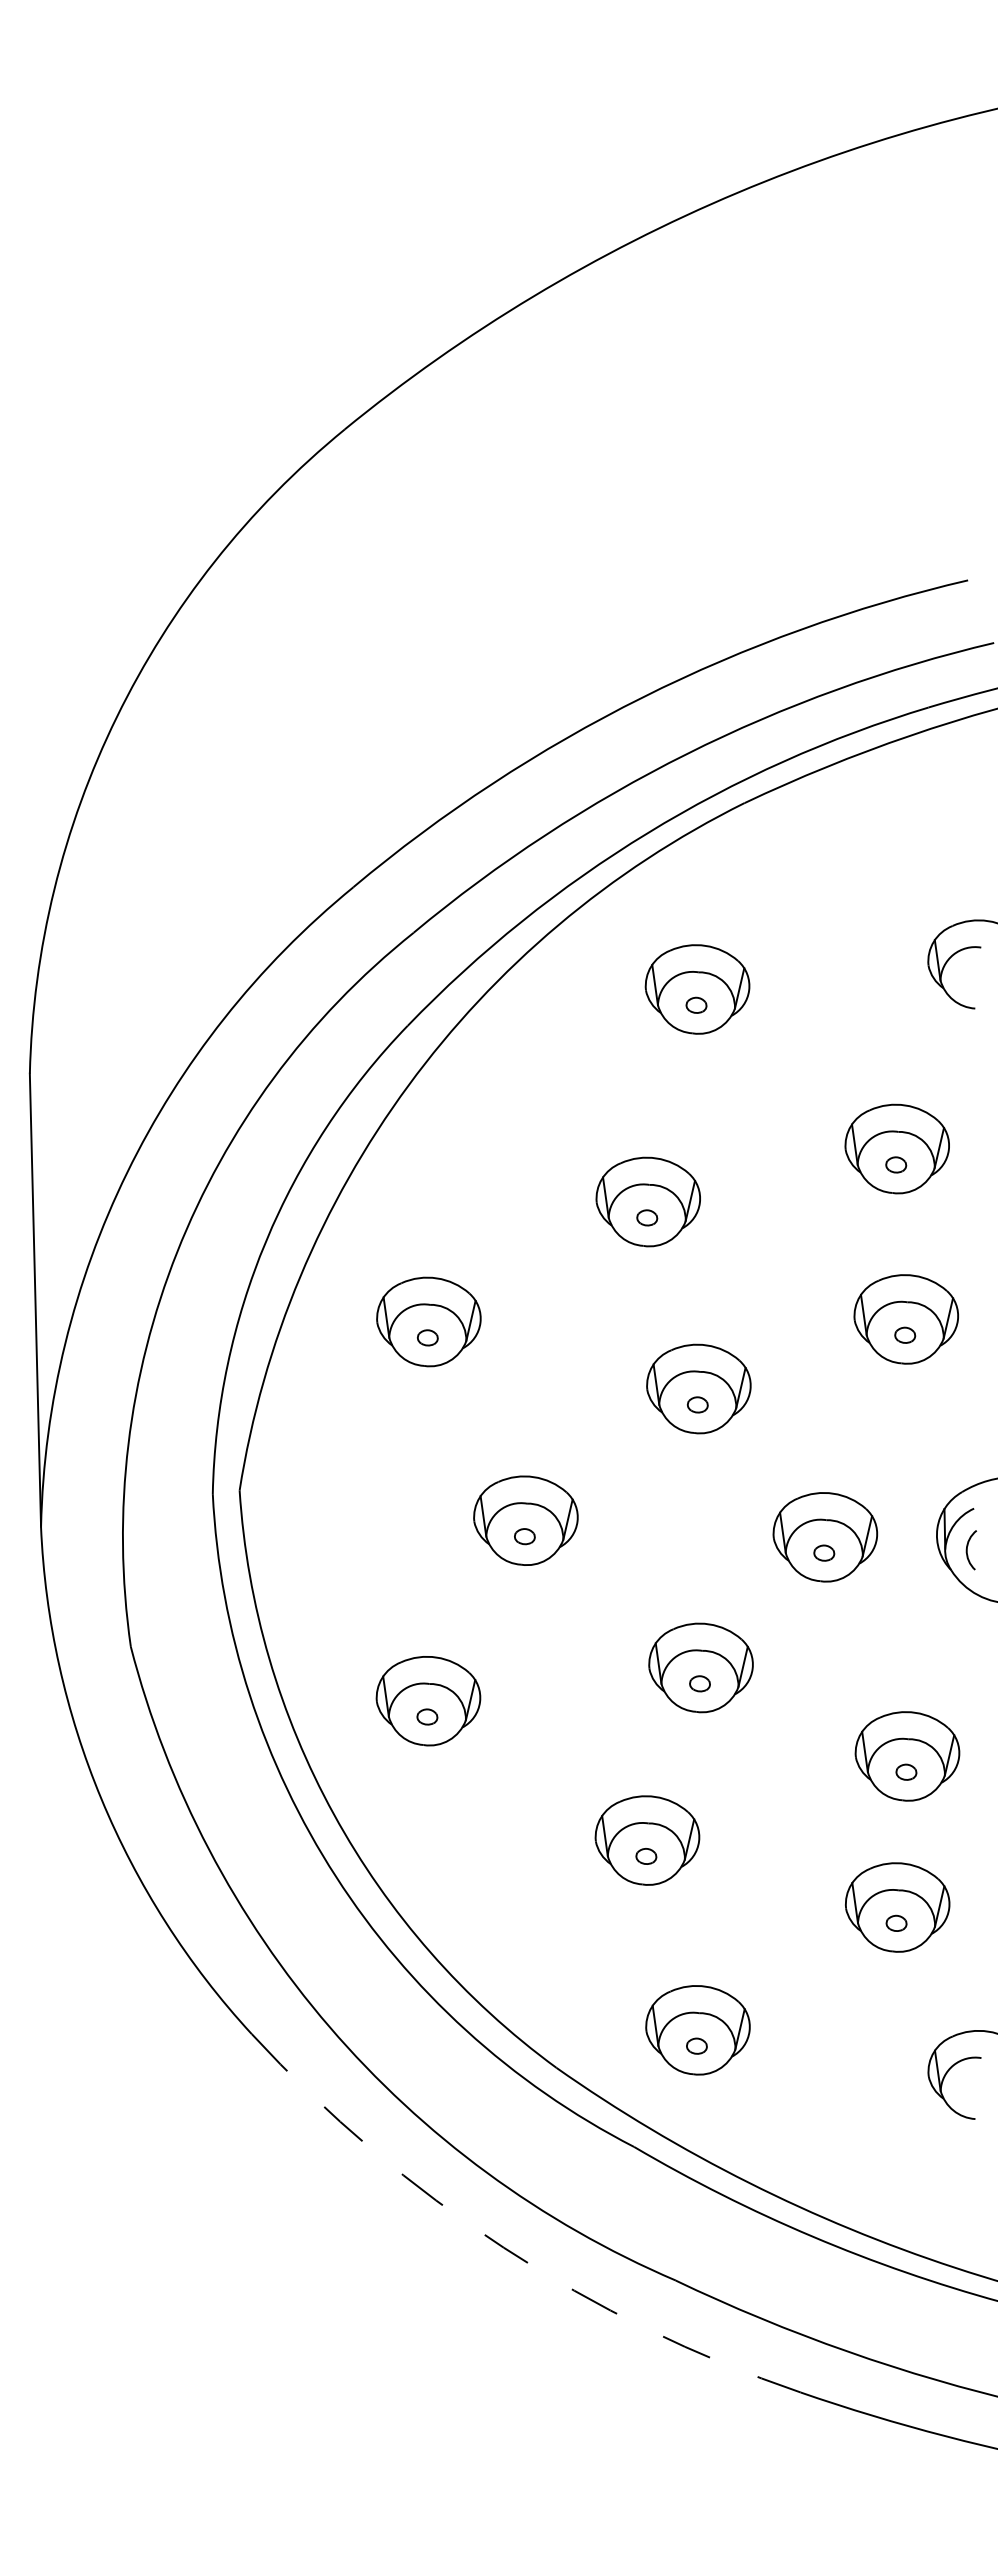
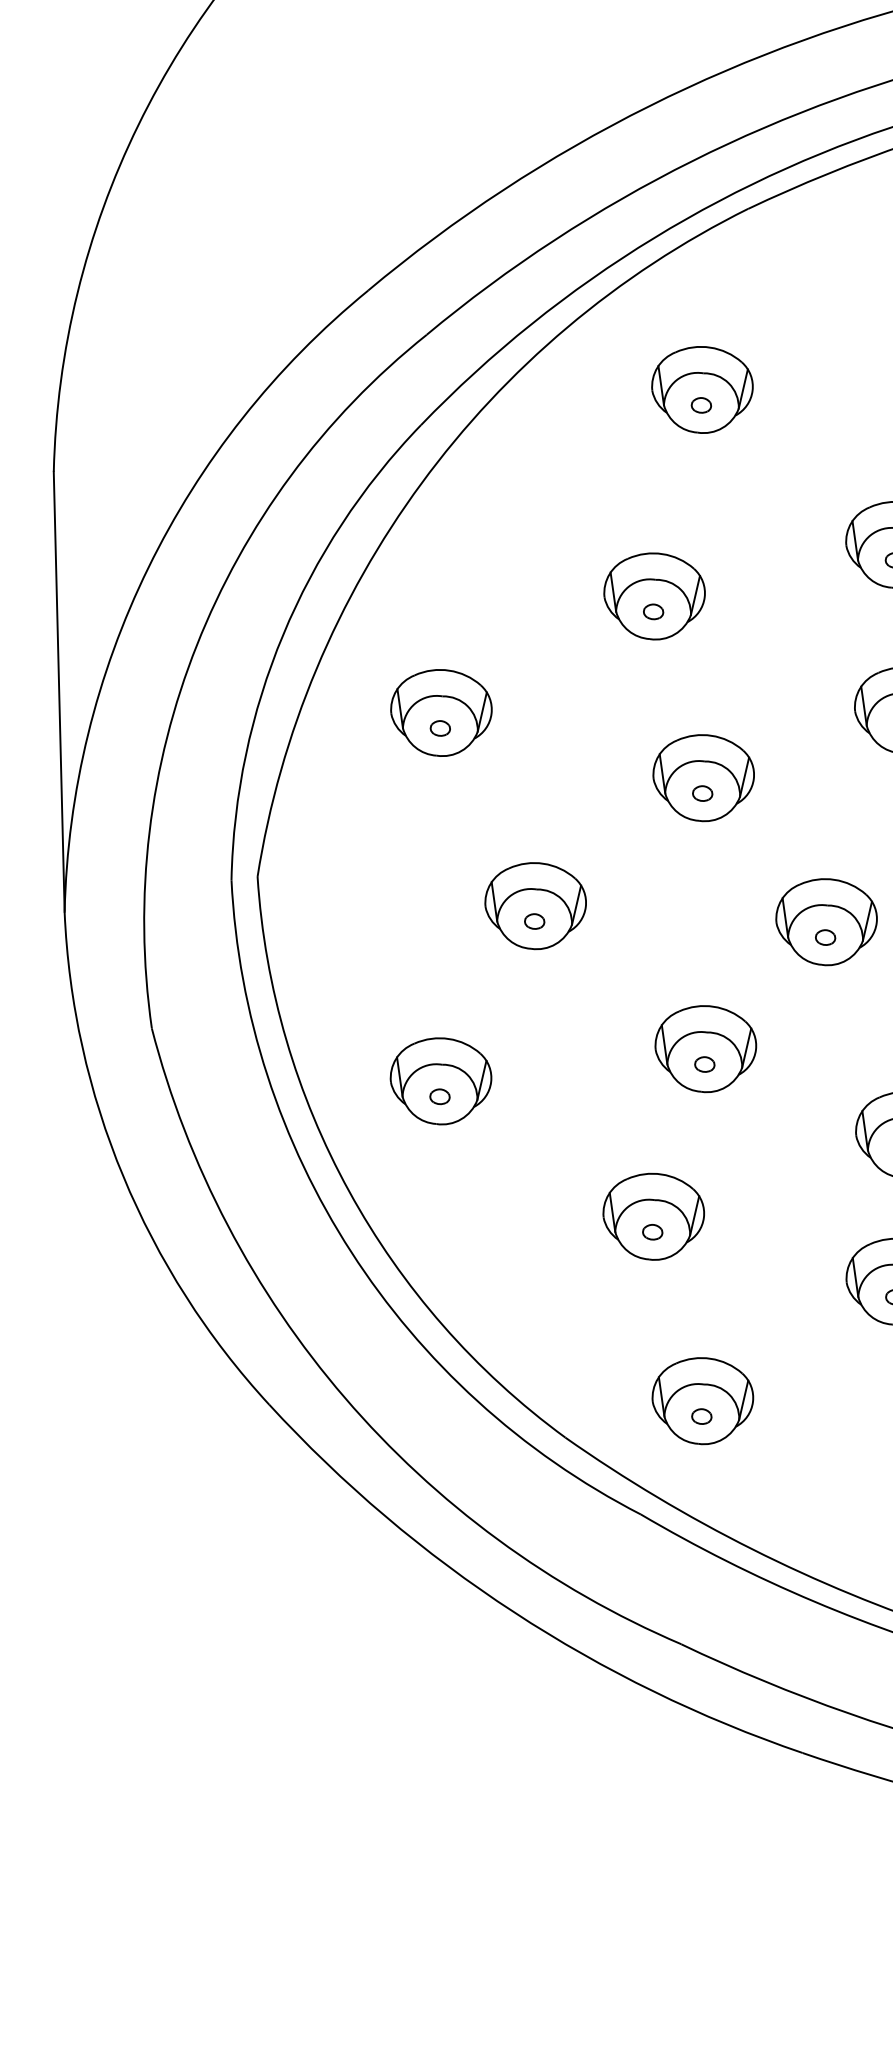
arc: (503, 2247) -> (513, 1612), dashed -> solid

